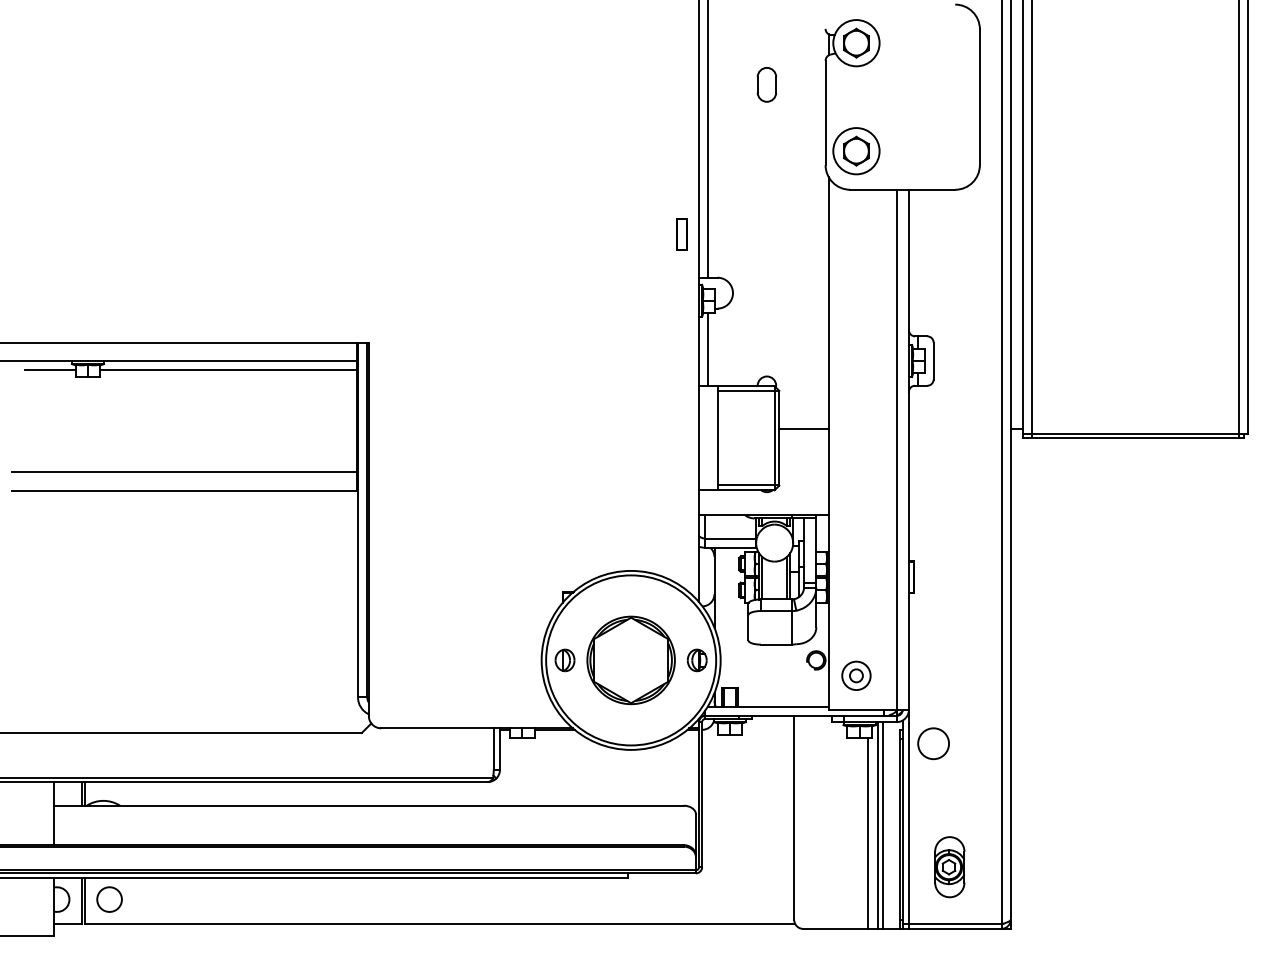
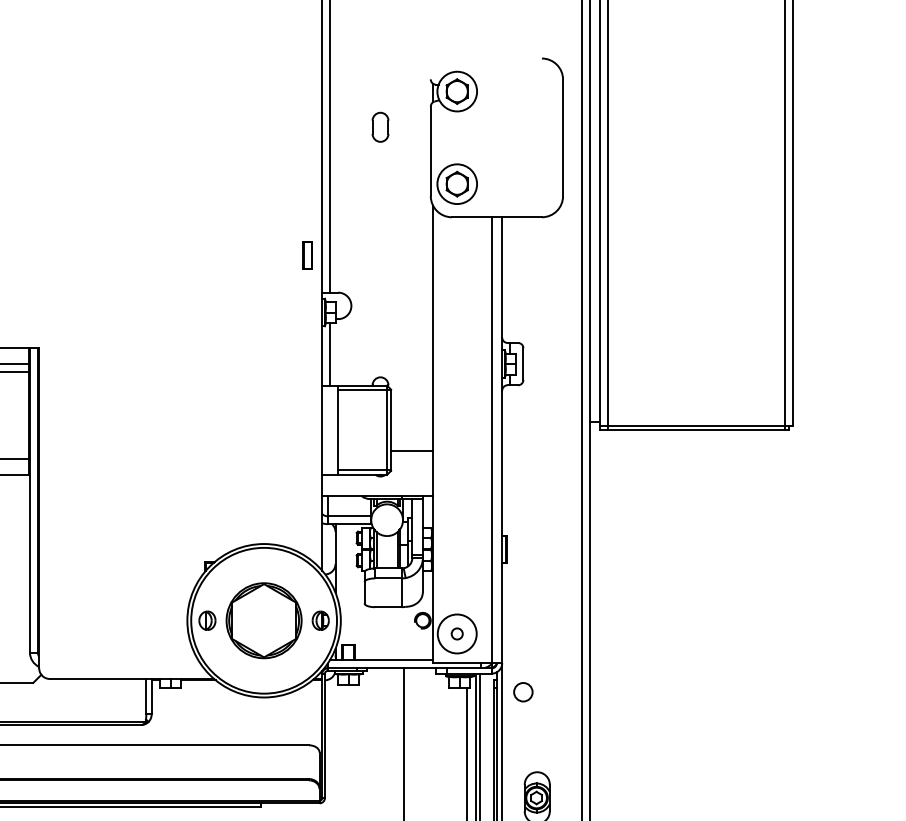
line: (803, 428) -> (411, 451), moved
circle: (856, 675) -> (457, 633), size x1.6
circle: (933, 743) -> (523, 691), size x0.7

